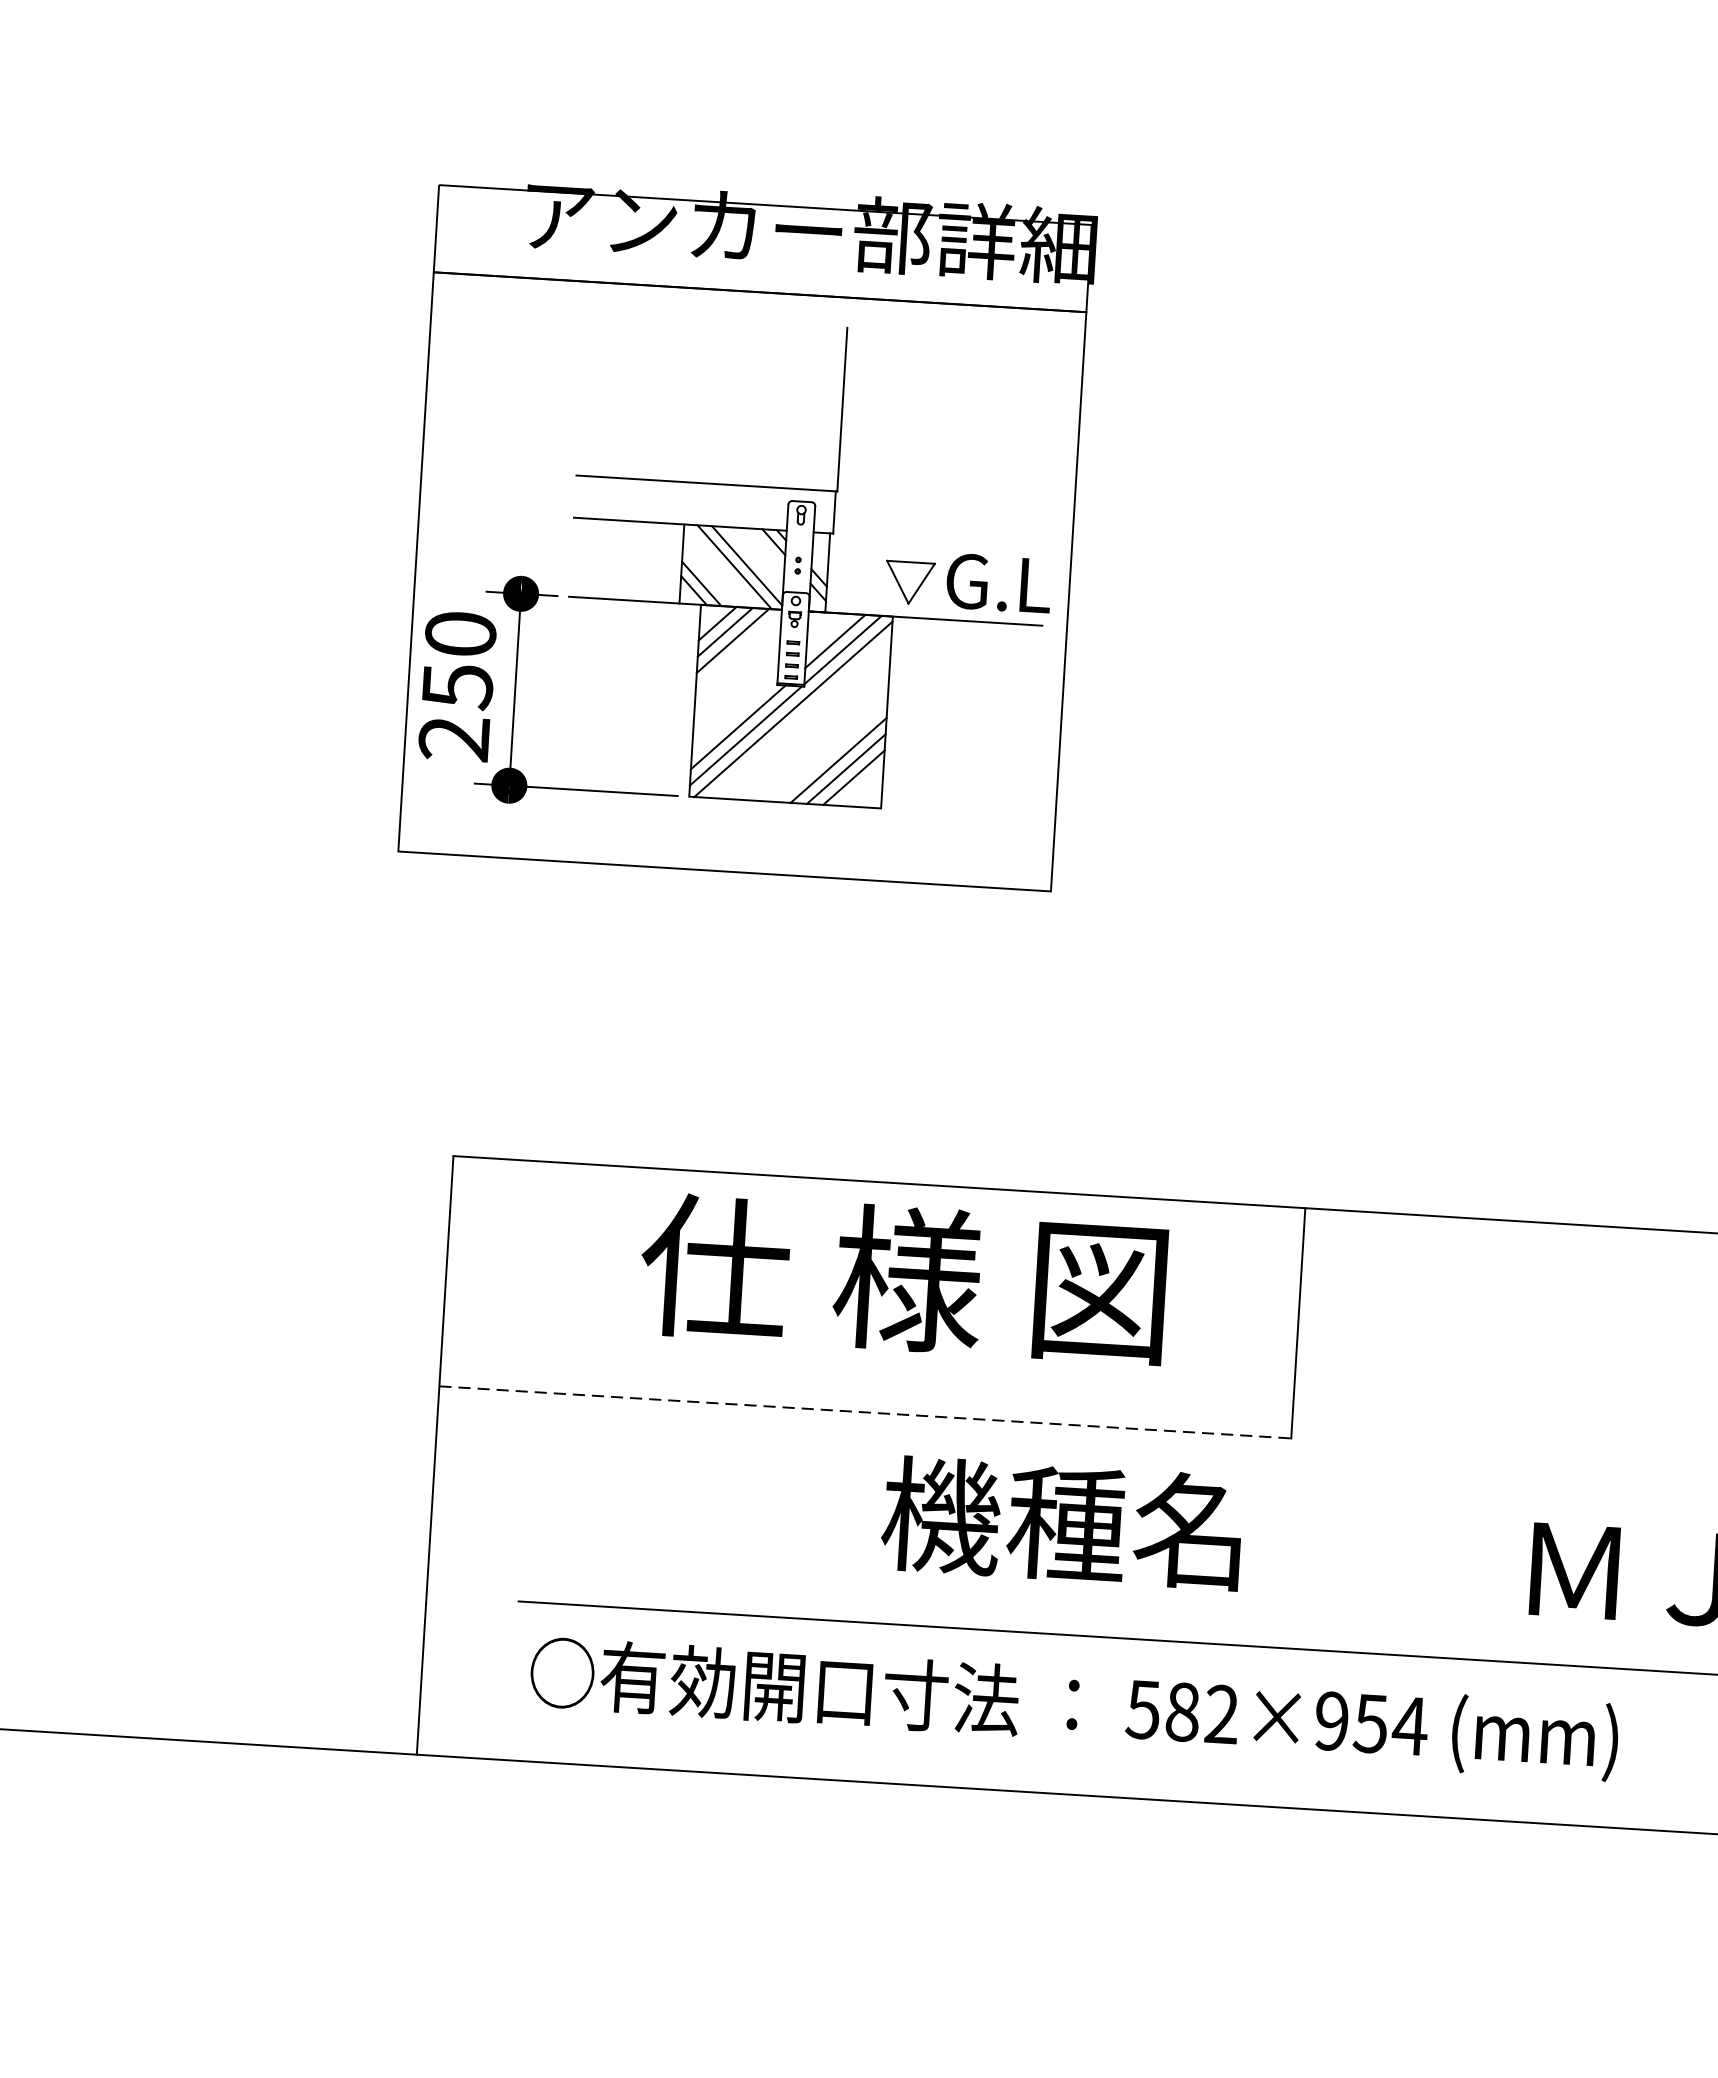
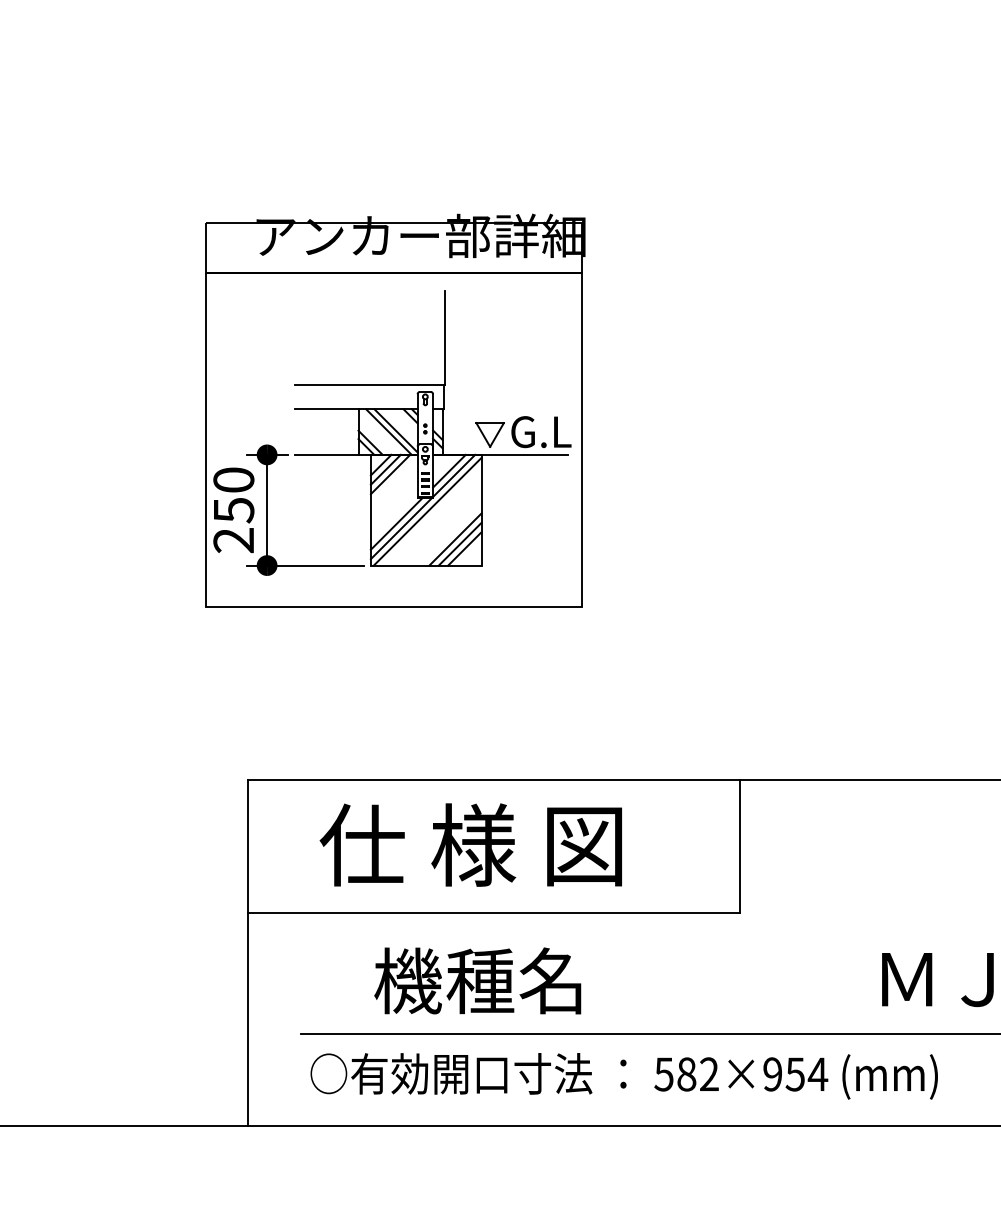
text: (902, 1277) -> (470, 844), moved
line: (864, 1412) -> (493, 913), dashed -> solid
text: (1061, 1522) -> (477, 980), moved

